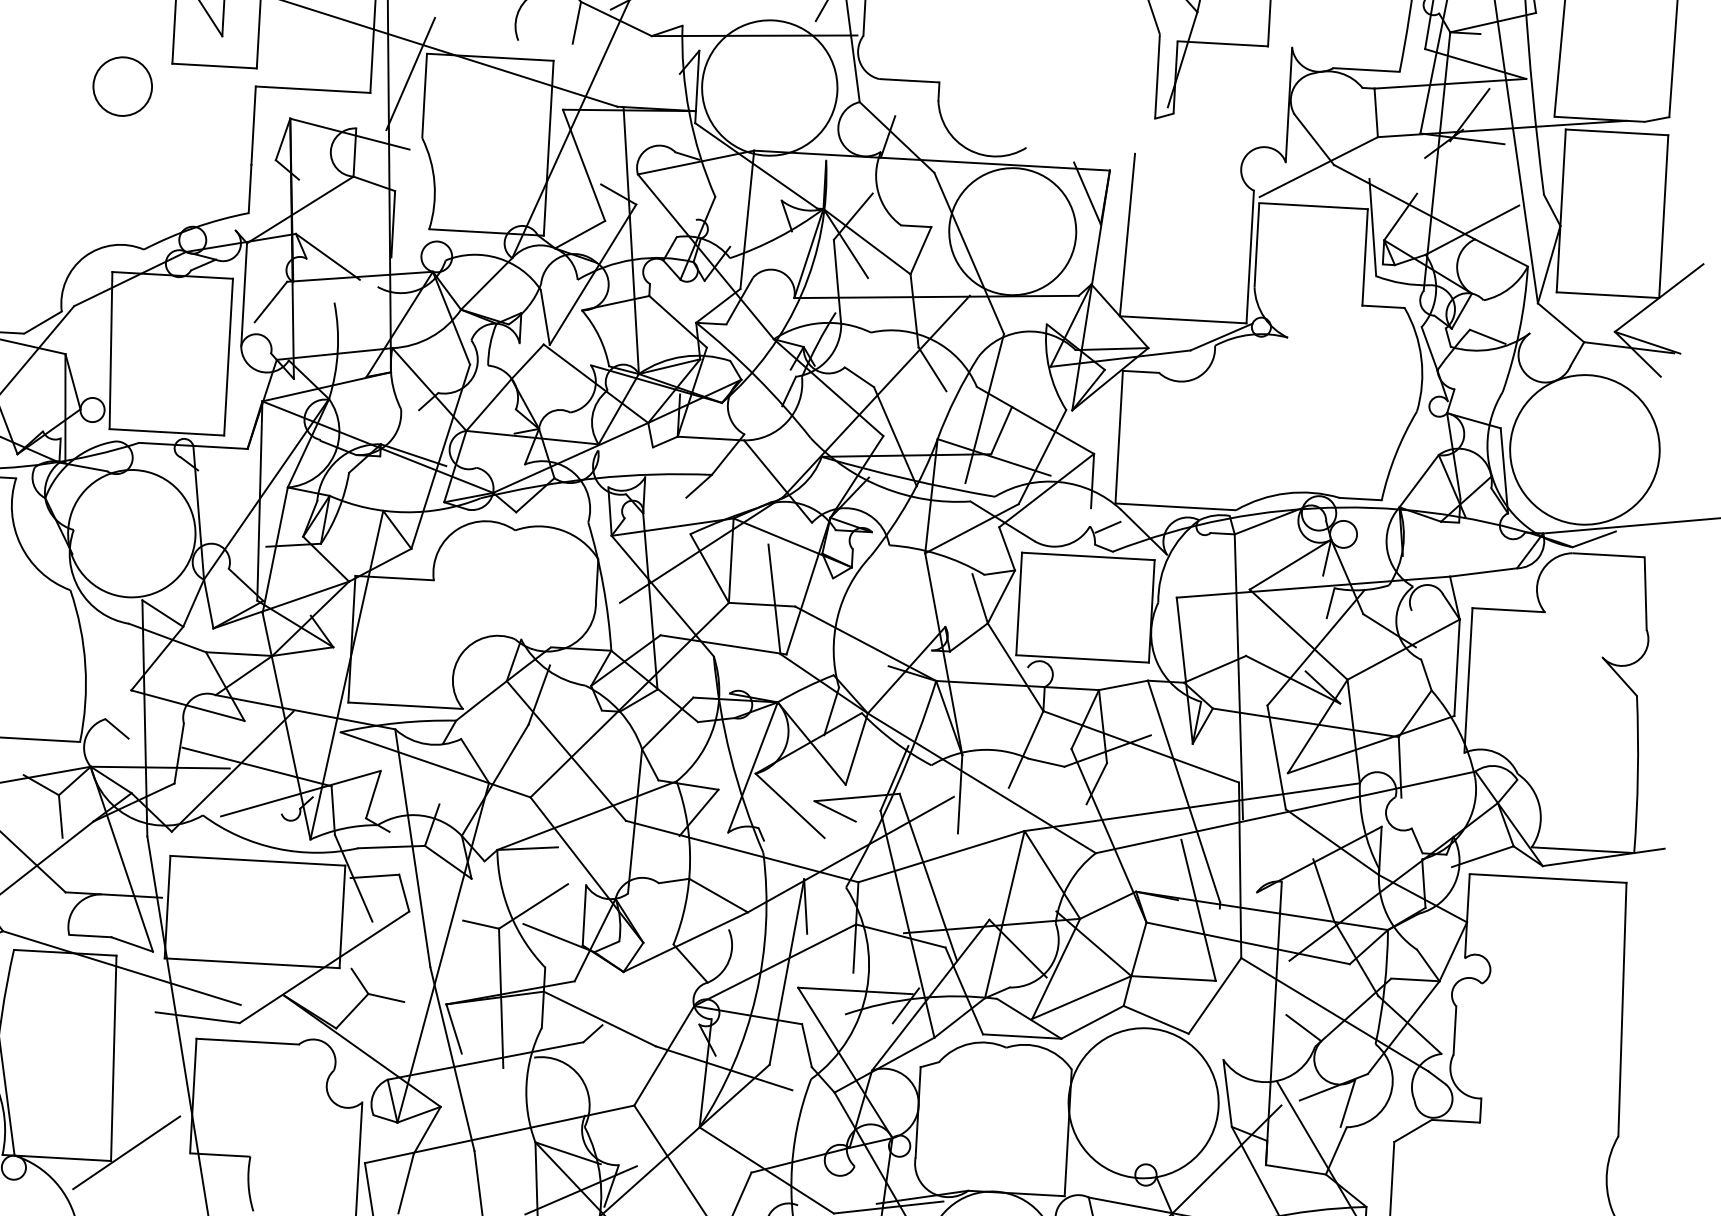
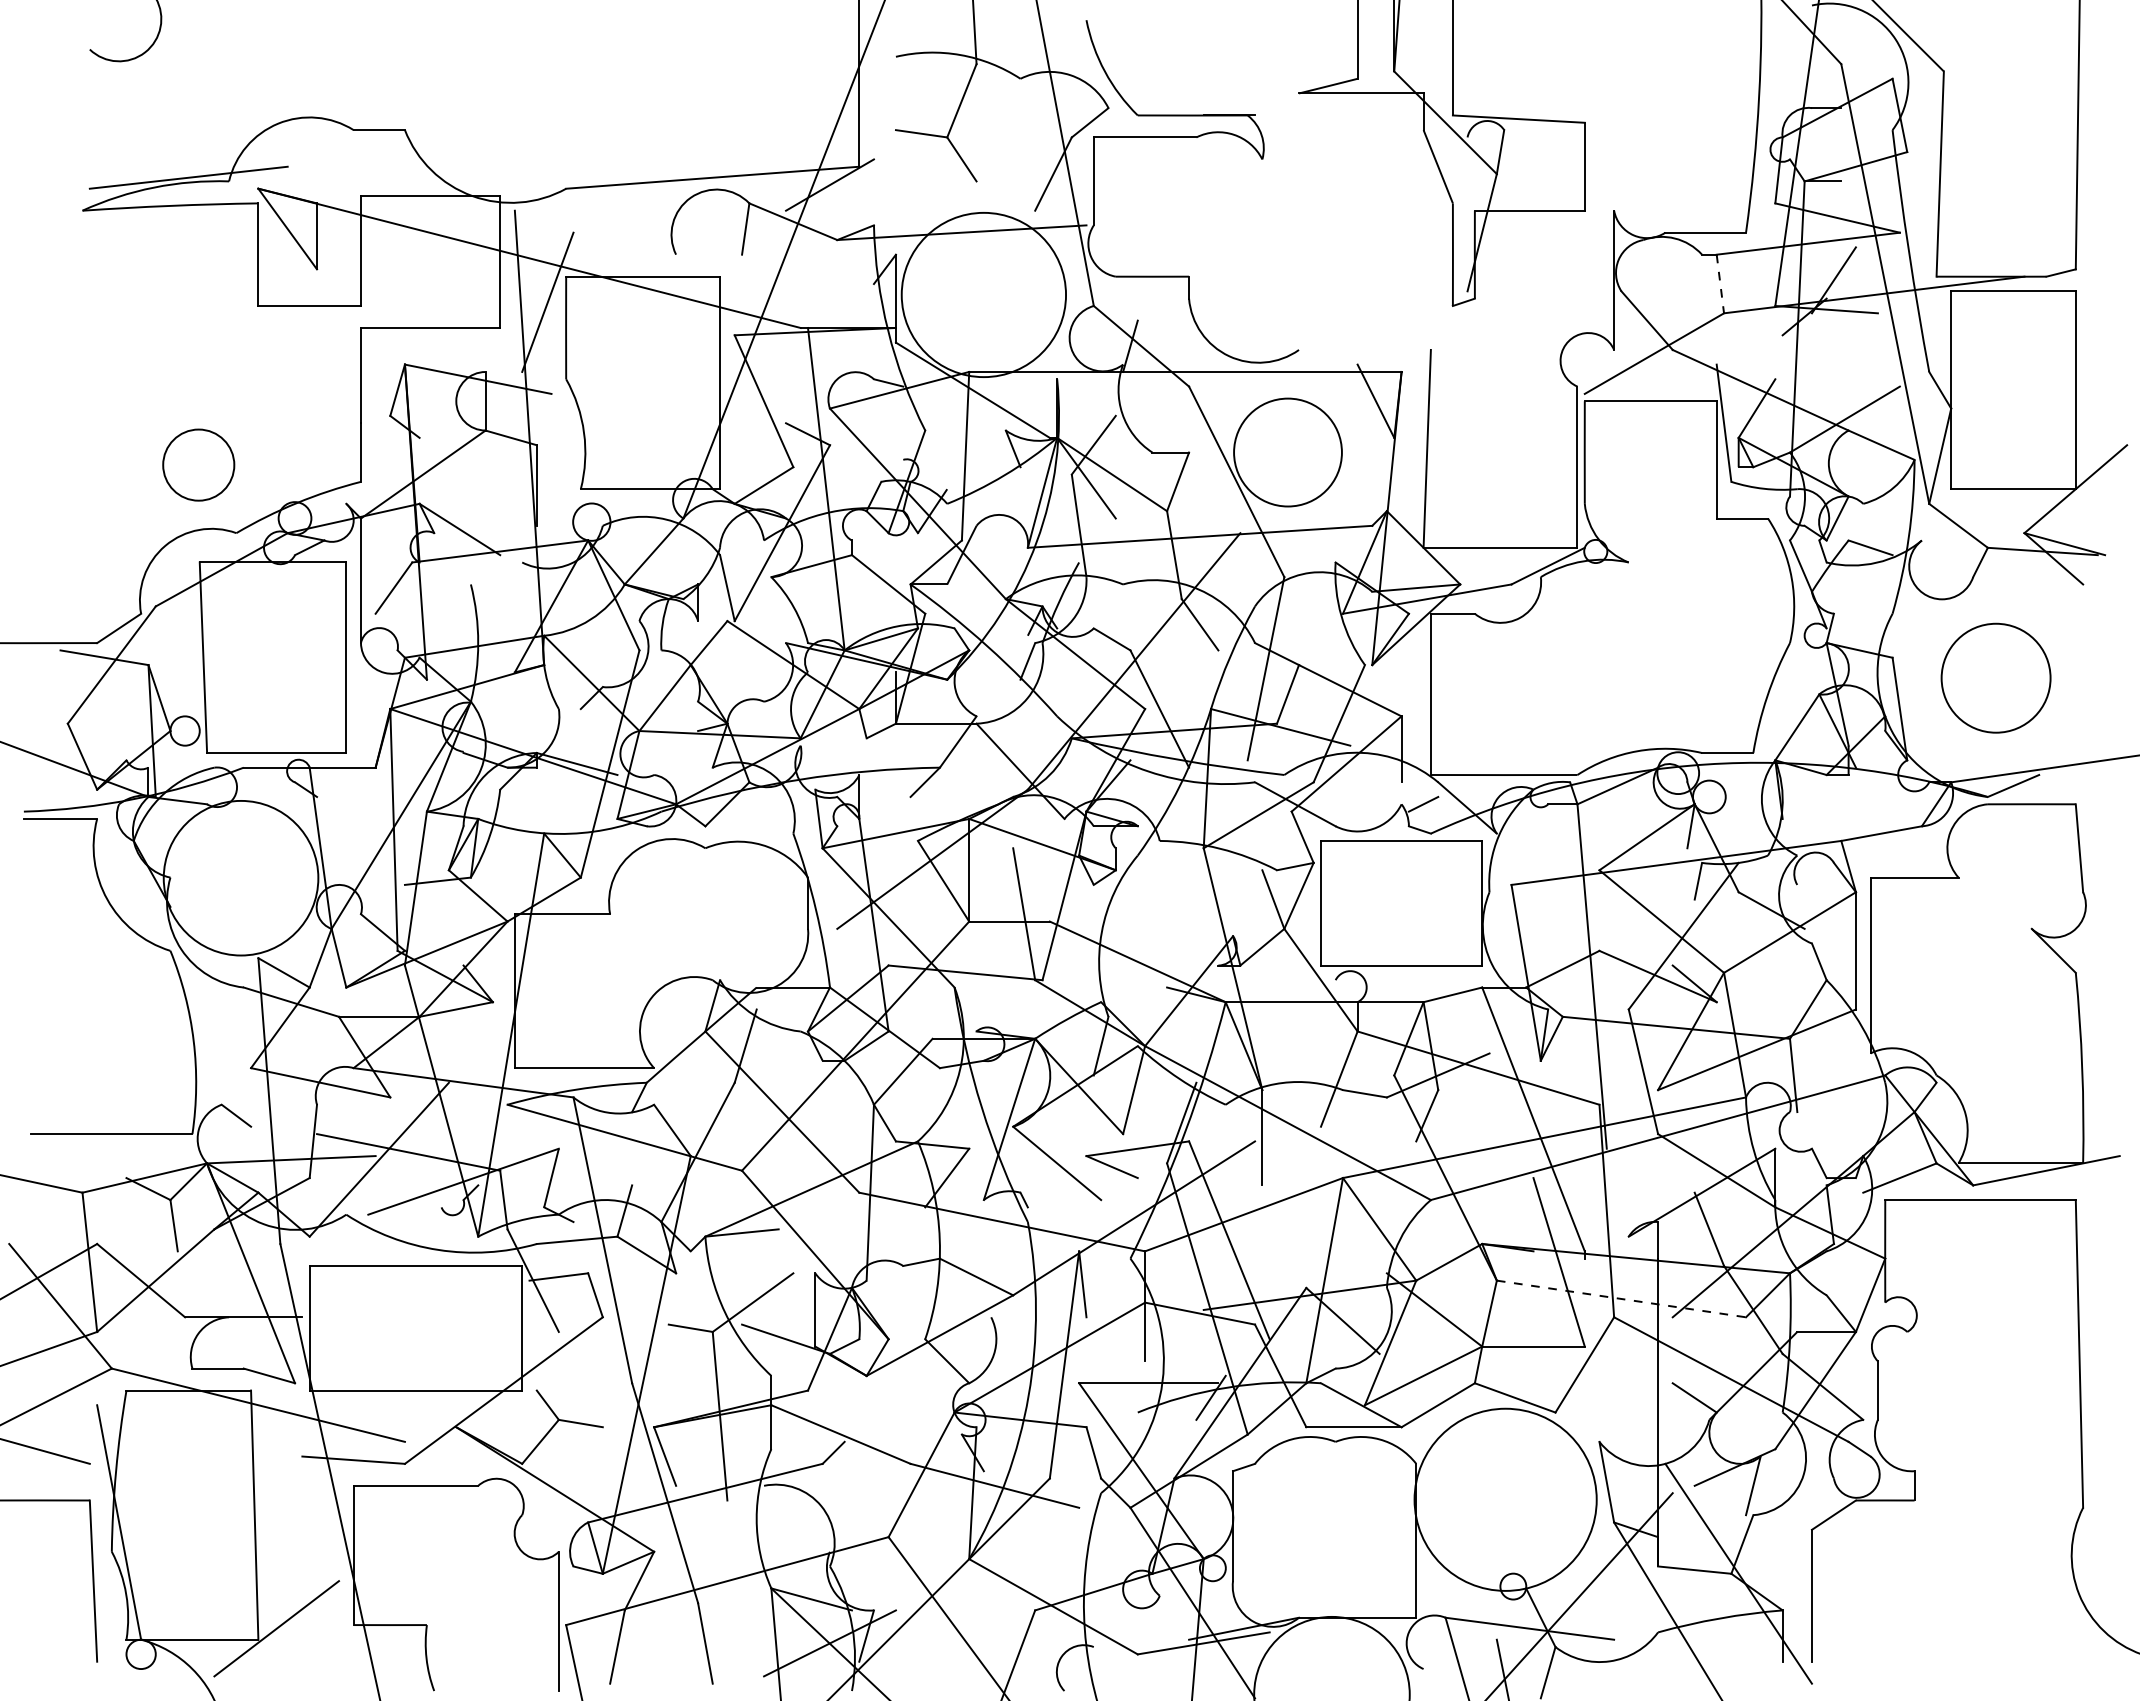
circle: (122, 86) -> (198, 464), moved
line: (1376, 113) -> (1720, 284), solid -> dashed
circle: (1012, 231) -> (1287, 452), size x0.7
circle: (1584, 450) -> (1995, 678), size x0.6
line: (1248, 942) -> (1621, 1298), solid -> dashed

